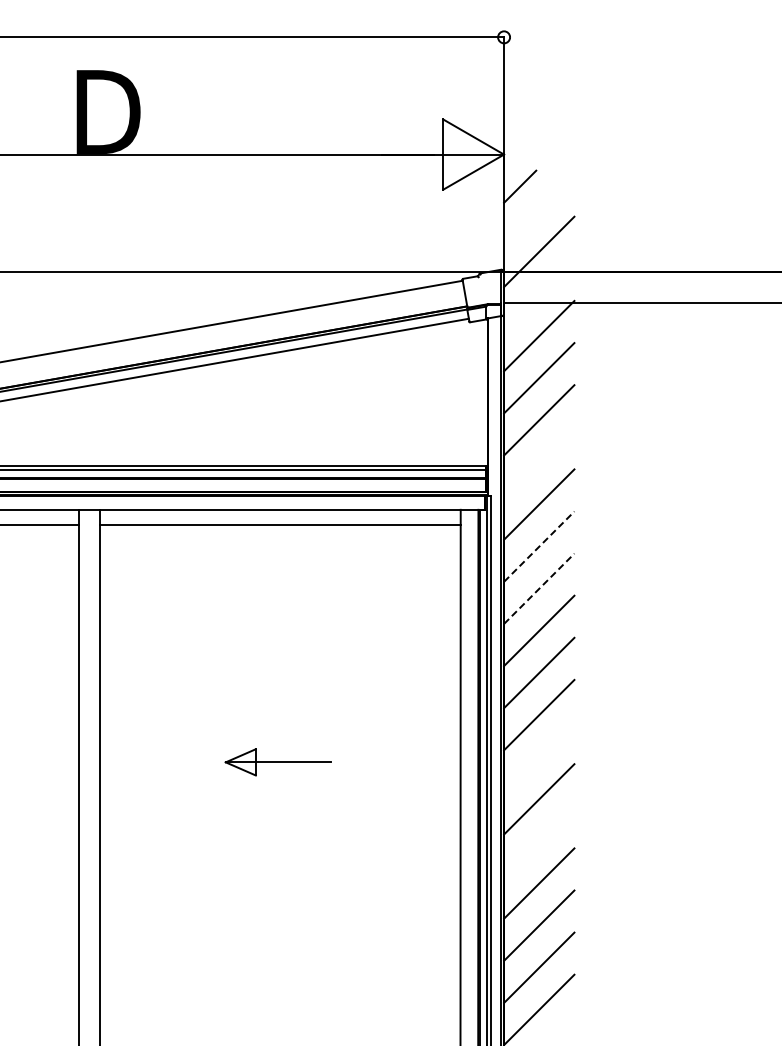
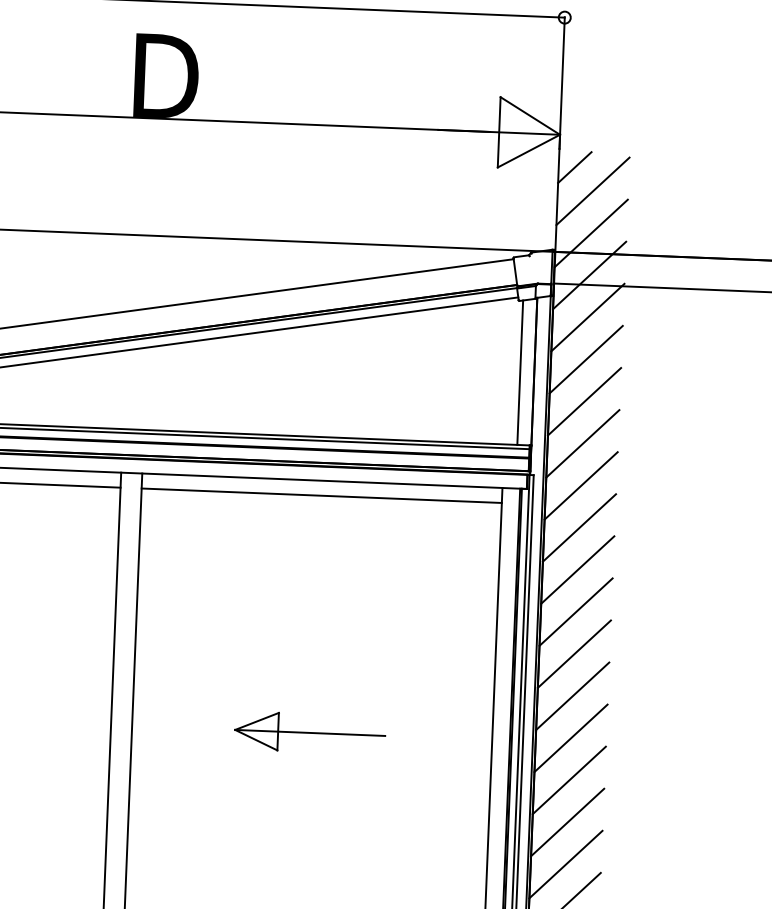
line: (539, 209) -> (593, 191), added
line: (539, 293) -> (589, 274), added
line: (473, 393) -> (519, 372), added
line: (539, 462) -> (583, 443), added
line: (539, 546) -> (579, 527), dashed -> solid
line: (539, 588) -> (578, 569), dashed -> solid
line: (539, 757) -> (571, 738), added
part: (277, 762) -> (309, 733), size x1.43
line: (539, 841) -> (567, 822), added

